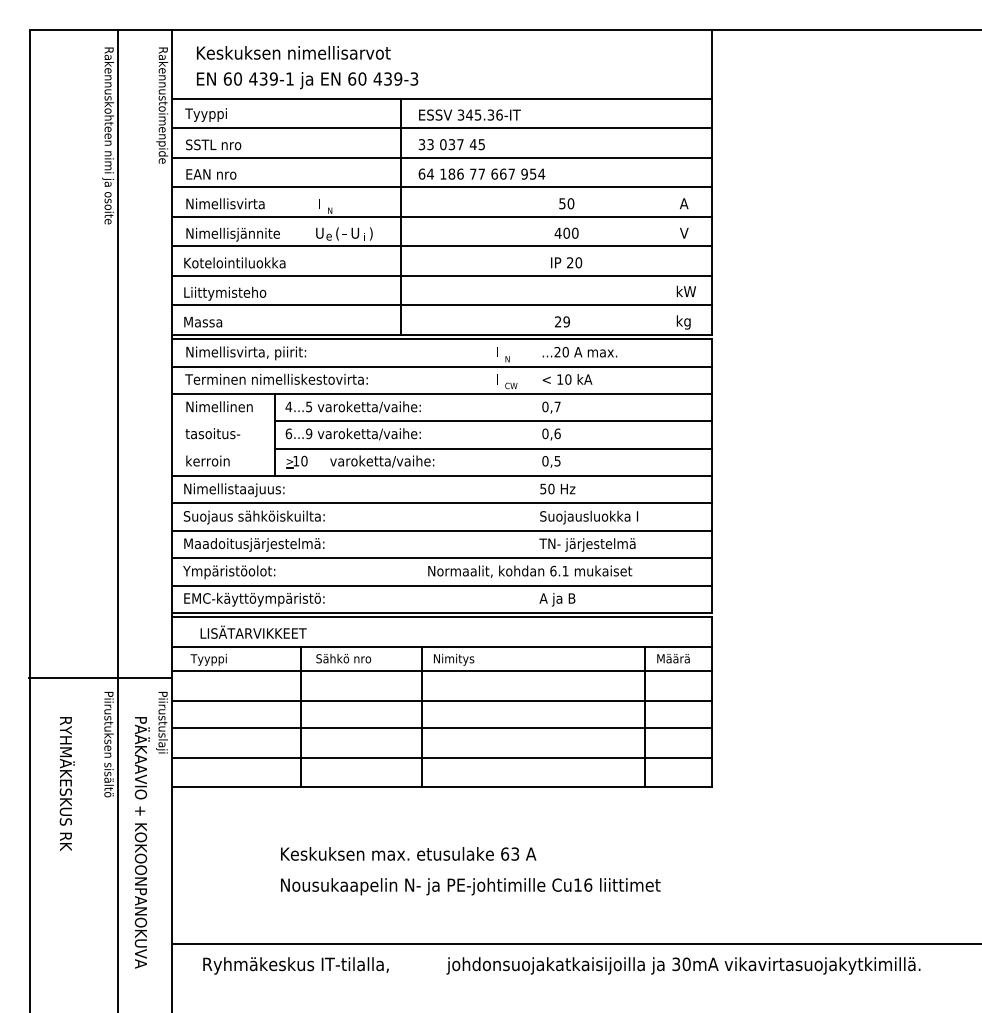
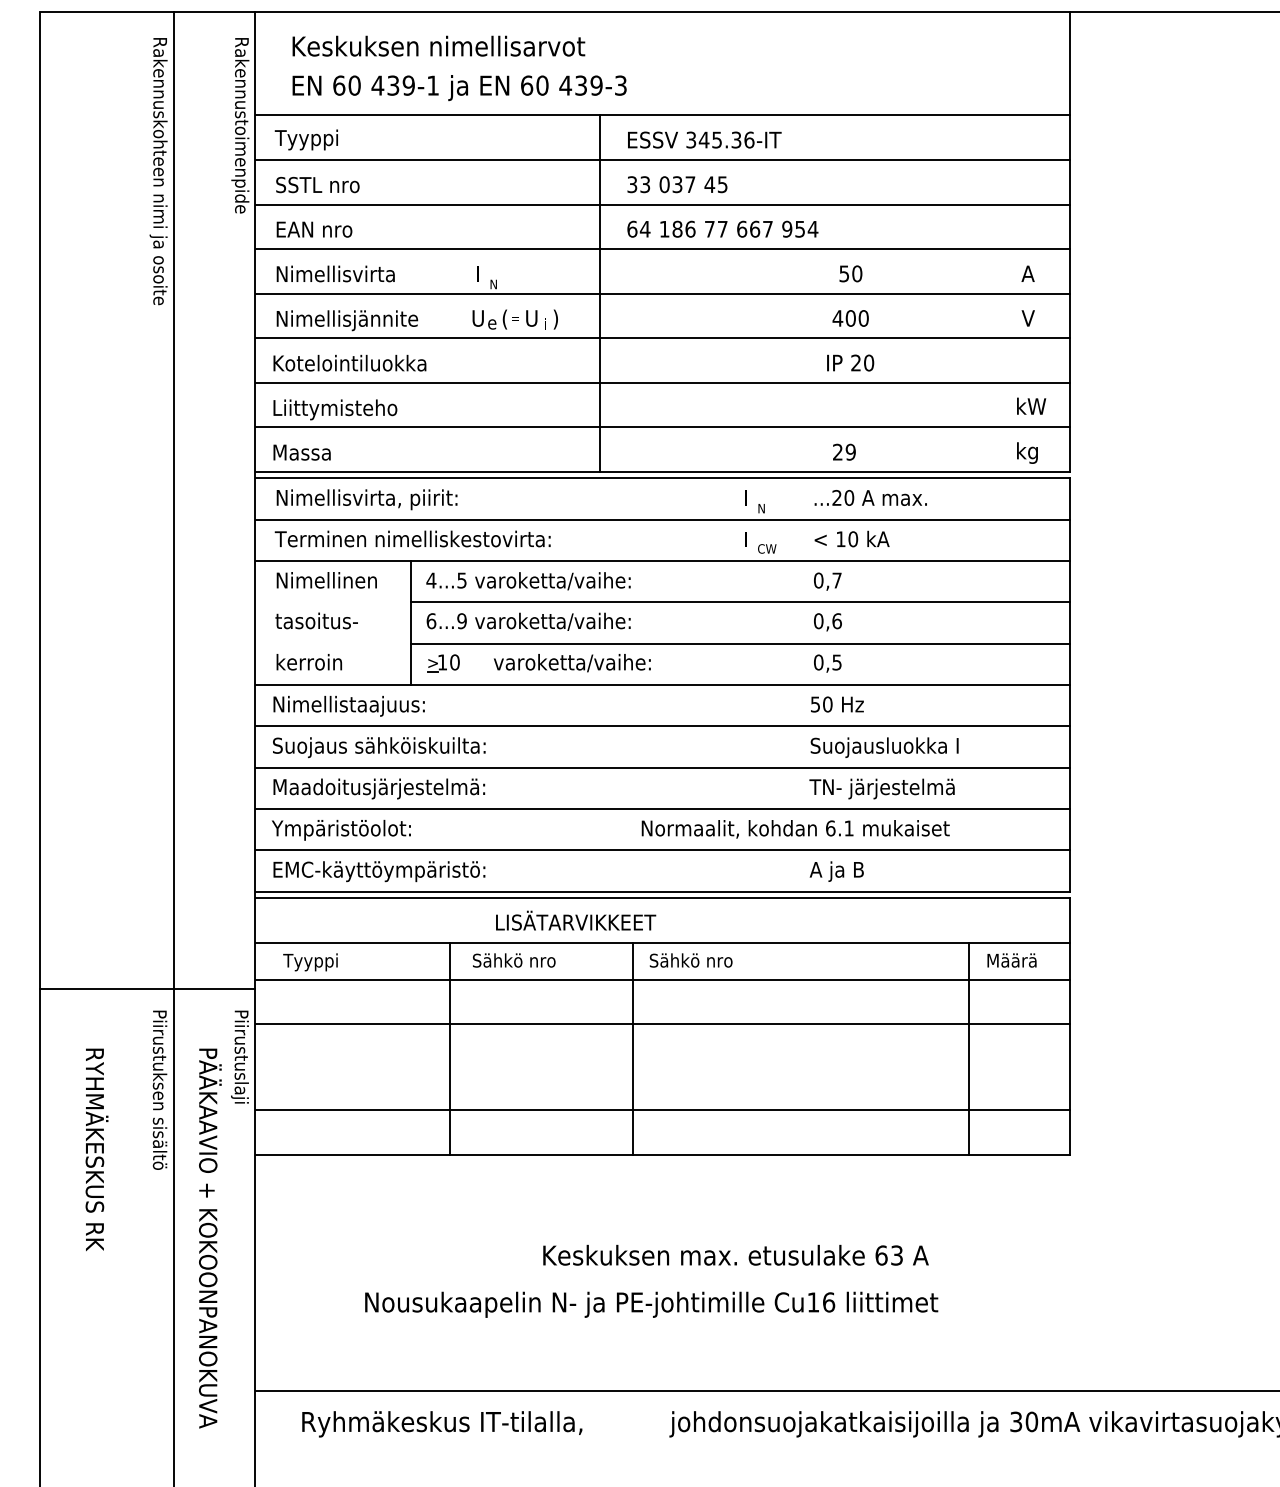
text: (253, 631) -> (575, 919), moved
text: (460, 659) -> (690, 961), Nimitys -> Sähkö nro
line: (441, 728) -> (661, 1065), removed
text: (408, 853) -> (735, 1254), moved
text: (470, 886) -> (651, 1304), moved

